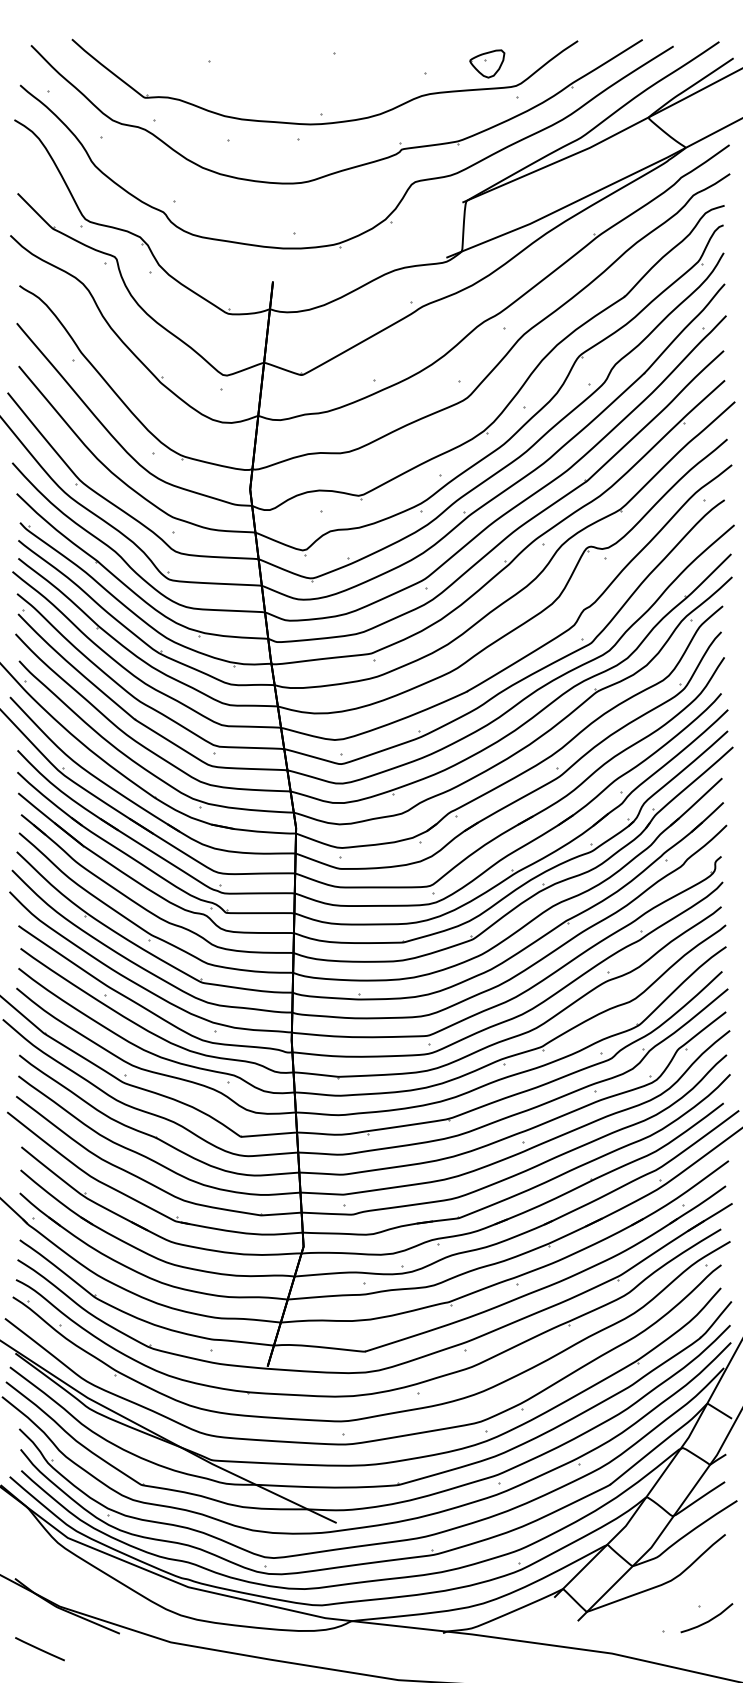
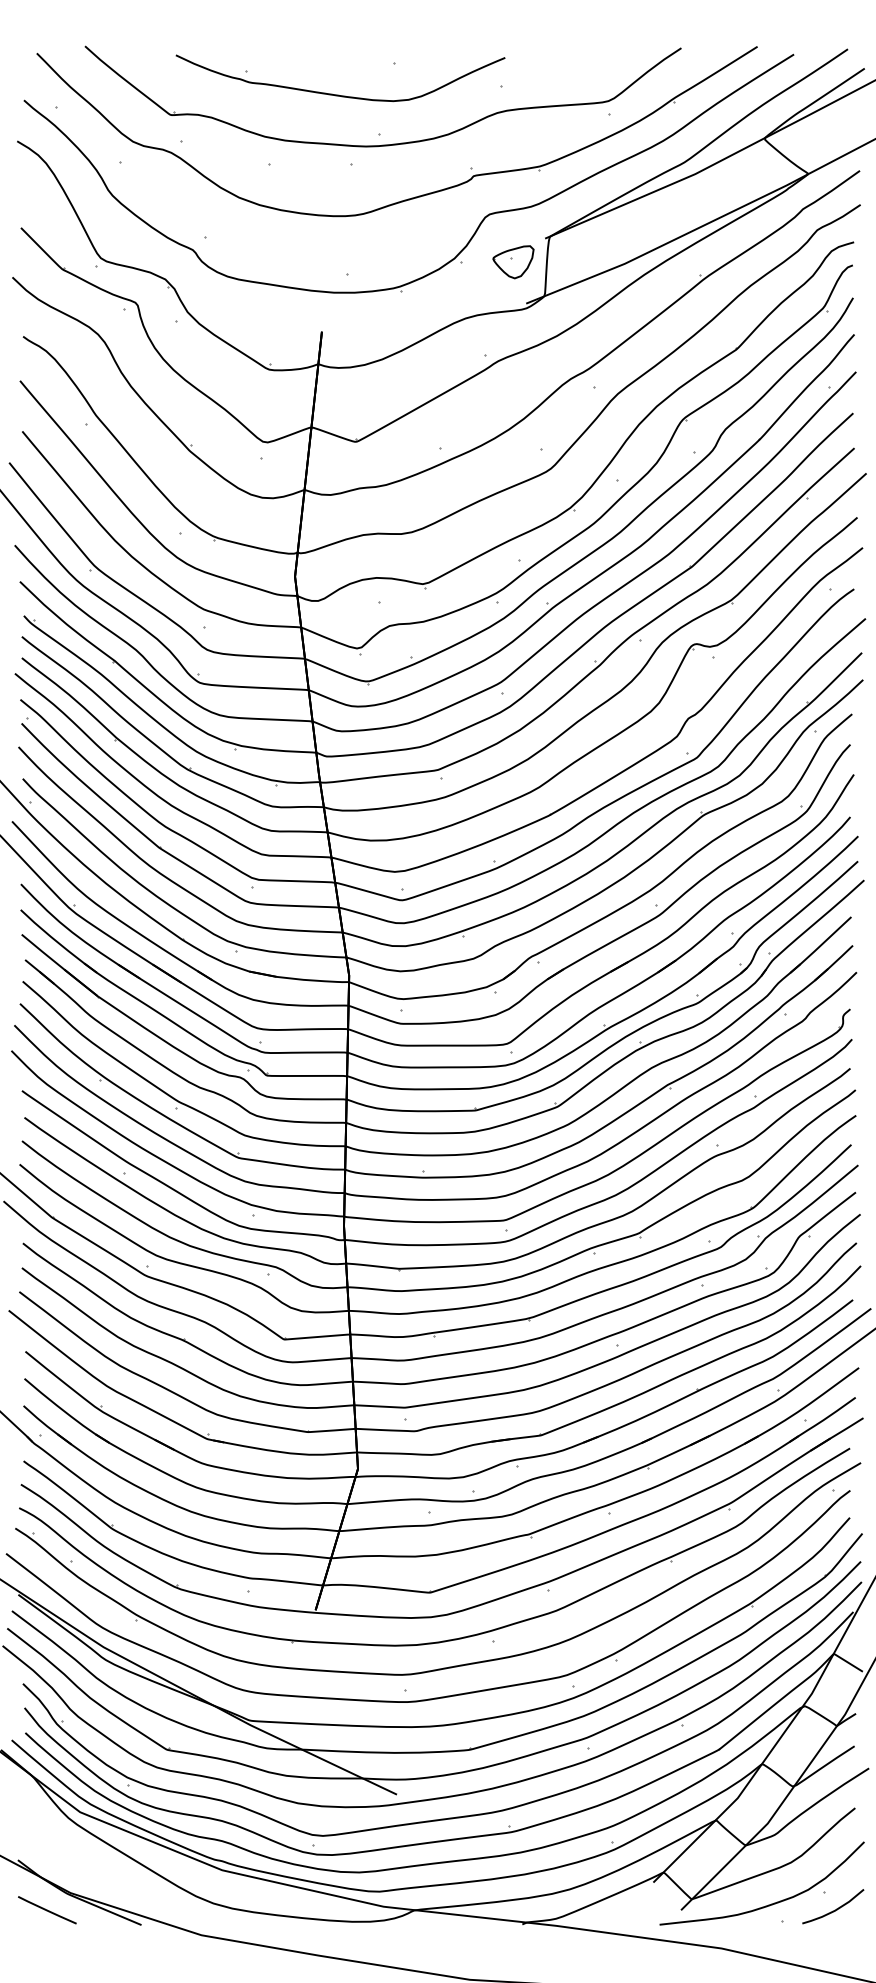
part: (487, 64) -> (513, 262), moved
curve: (287, 80) -> (338, 94), added
curve: (651, 1616) -> (768, 1904), added
line: (40, 1649) -> (47, 1910), moved

